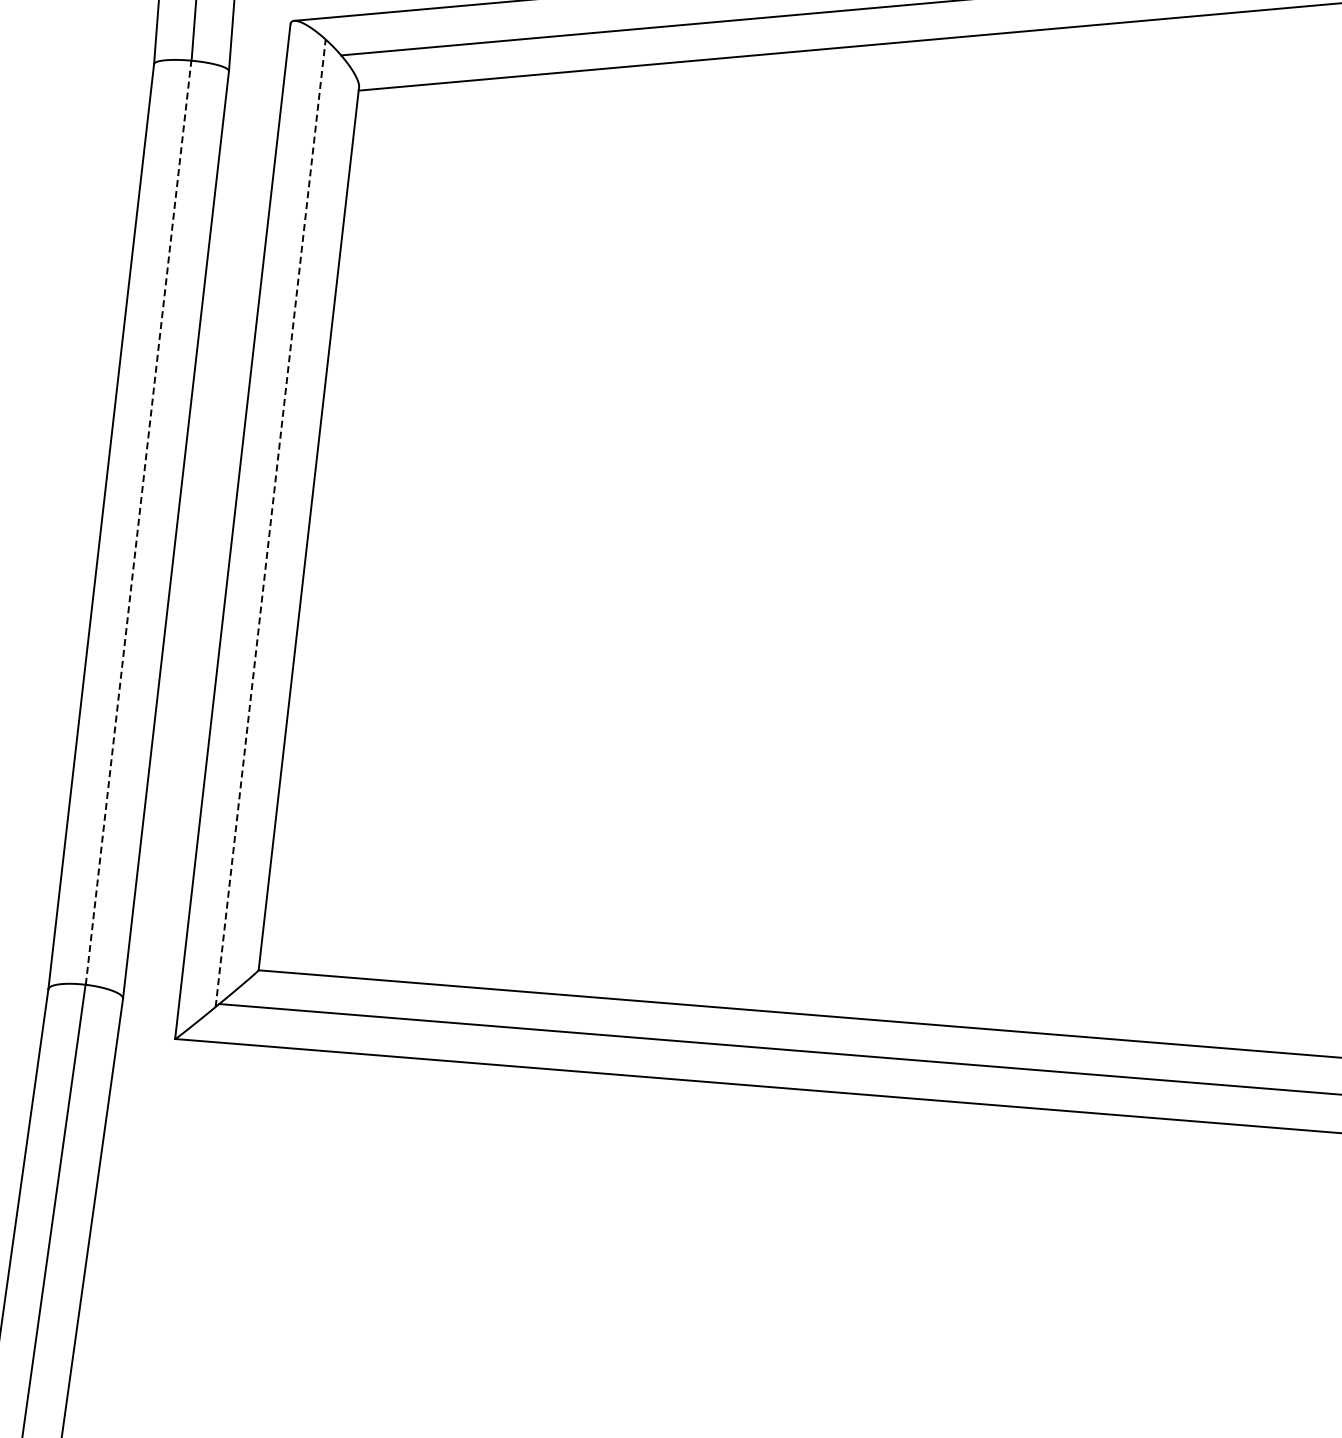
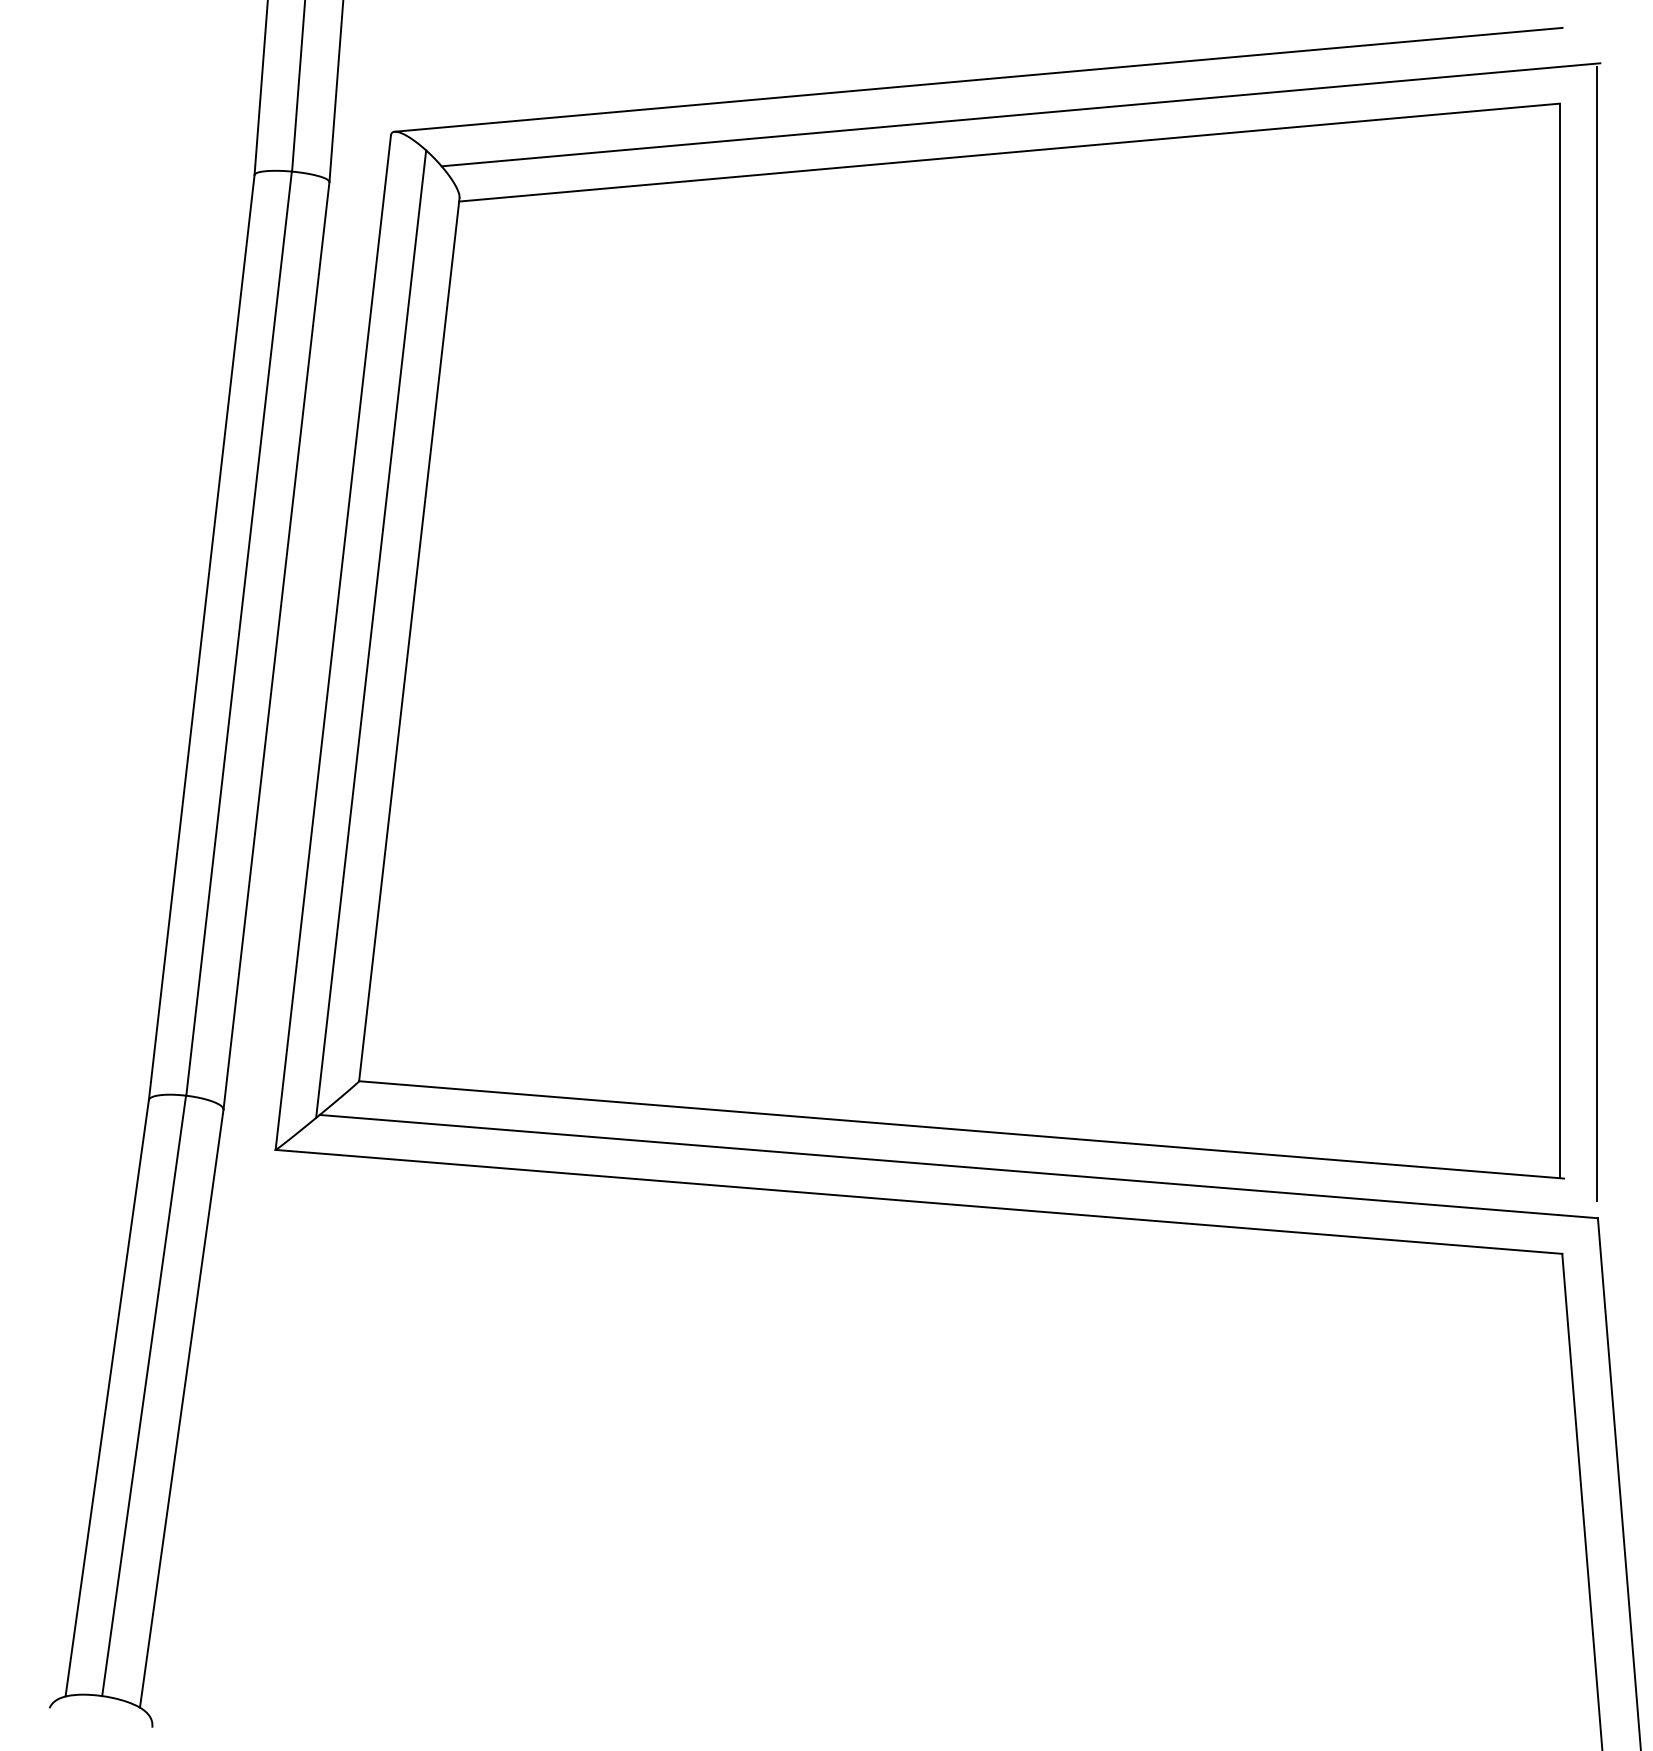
line: (139, 522) -> (239, 633), dashed -> solid
line: (271, 523) -> (371, 634), dashed -> solid

